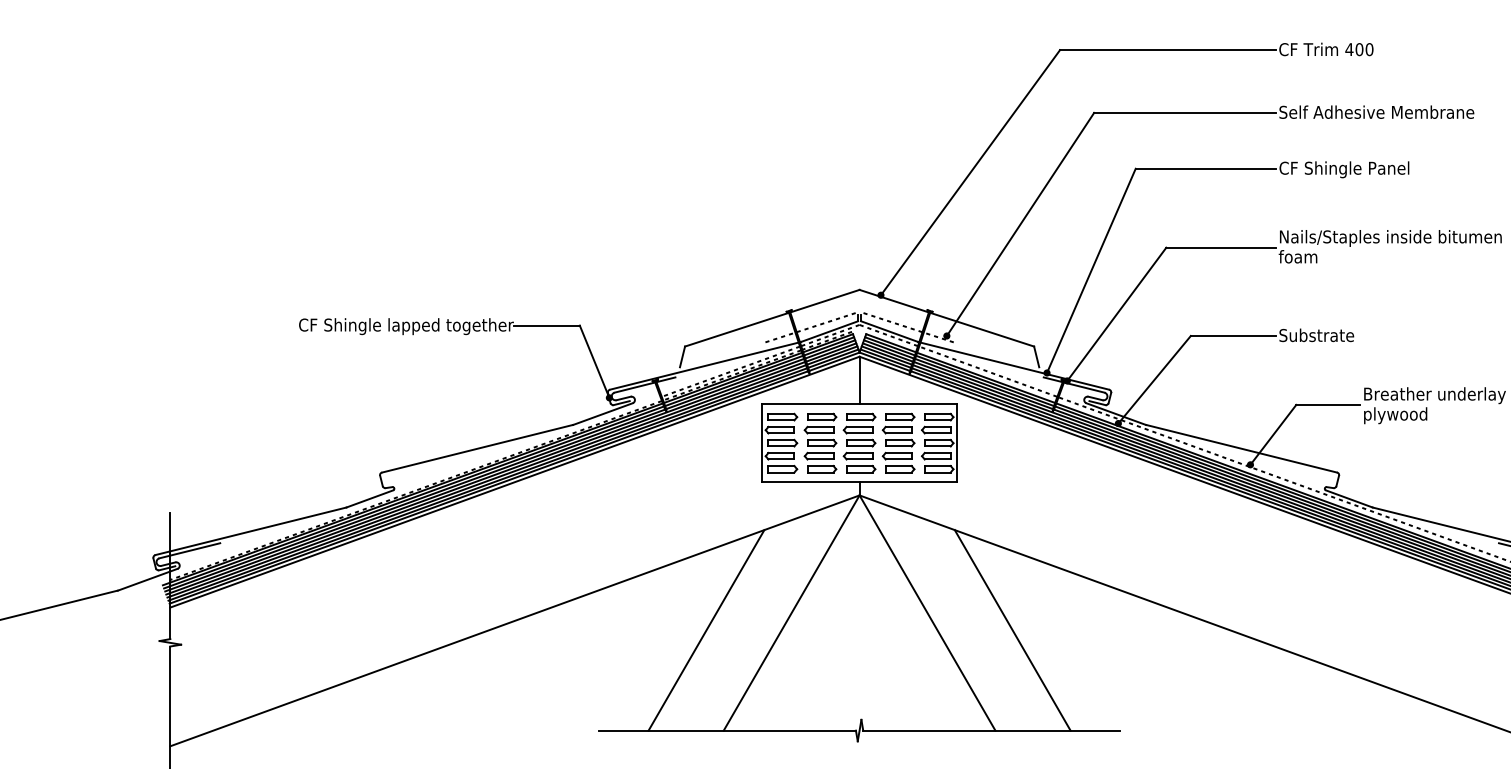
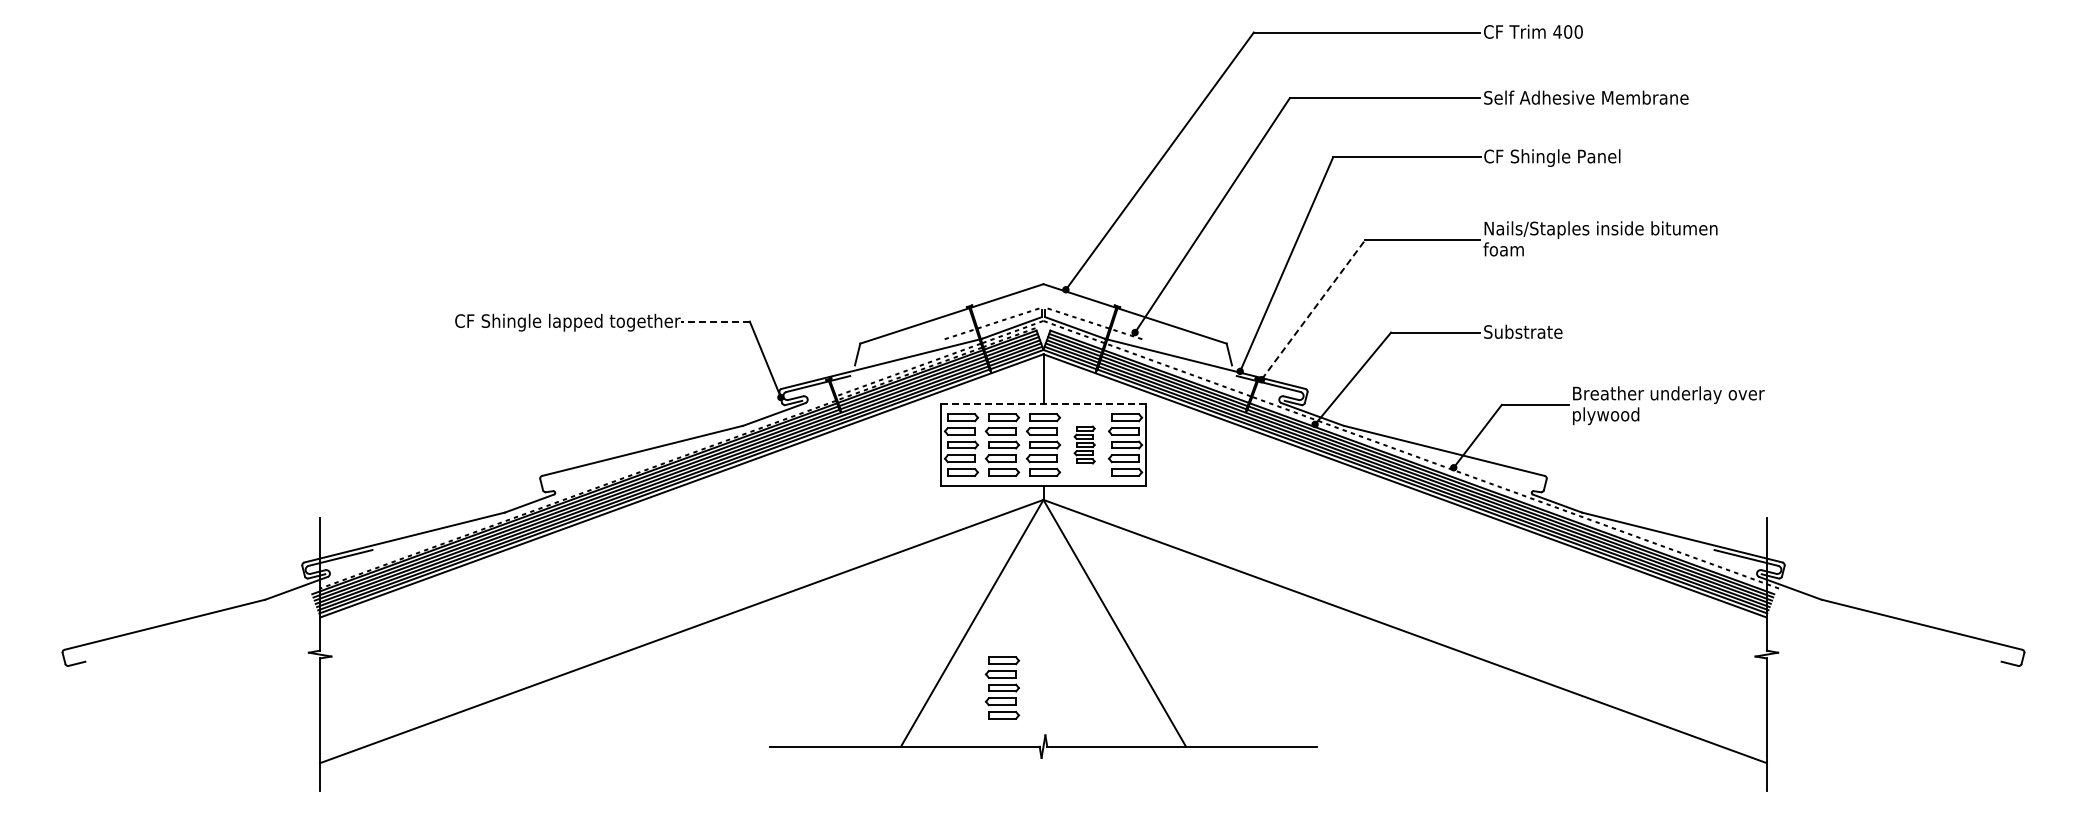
line: (1116, 314) -> (1313, 309), solid -> dashed
line: (547, 325) -> (715, 321), solid -> dashed
line: (859, 404) -> (1043, 404), solid -> dashed
part: (898, 442) -> (1084, 444), size x0.6
line: (706, 630) -> (882, 641), removed
line: (1012, 630) -> (1203, 641), removed
part: (820, 674) -> (1002, 687), added

